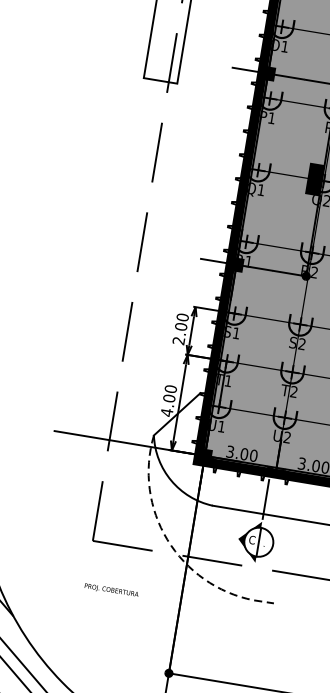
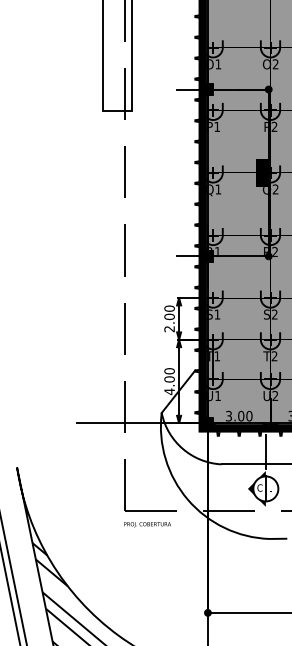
line: (172, 548) -> (193, 506), dashed -> solid
text: (111, 590) -> (147, 524), moved

